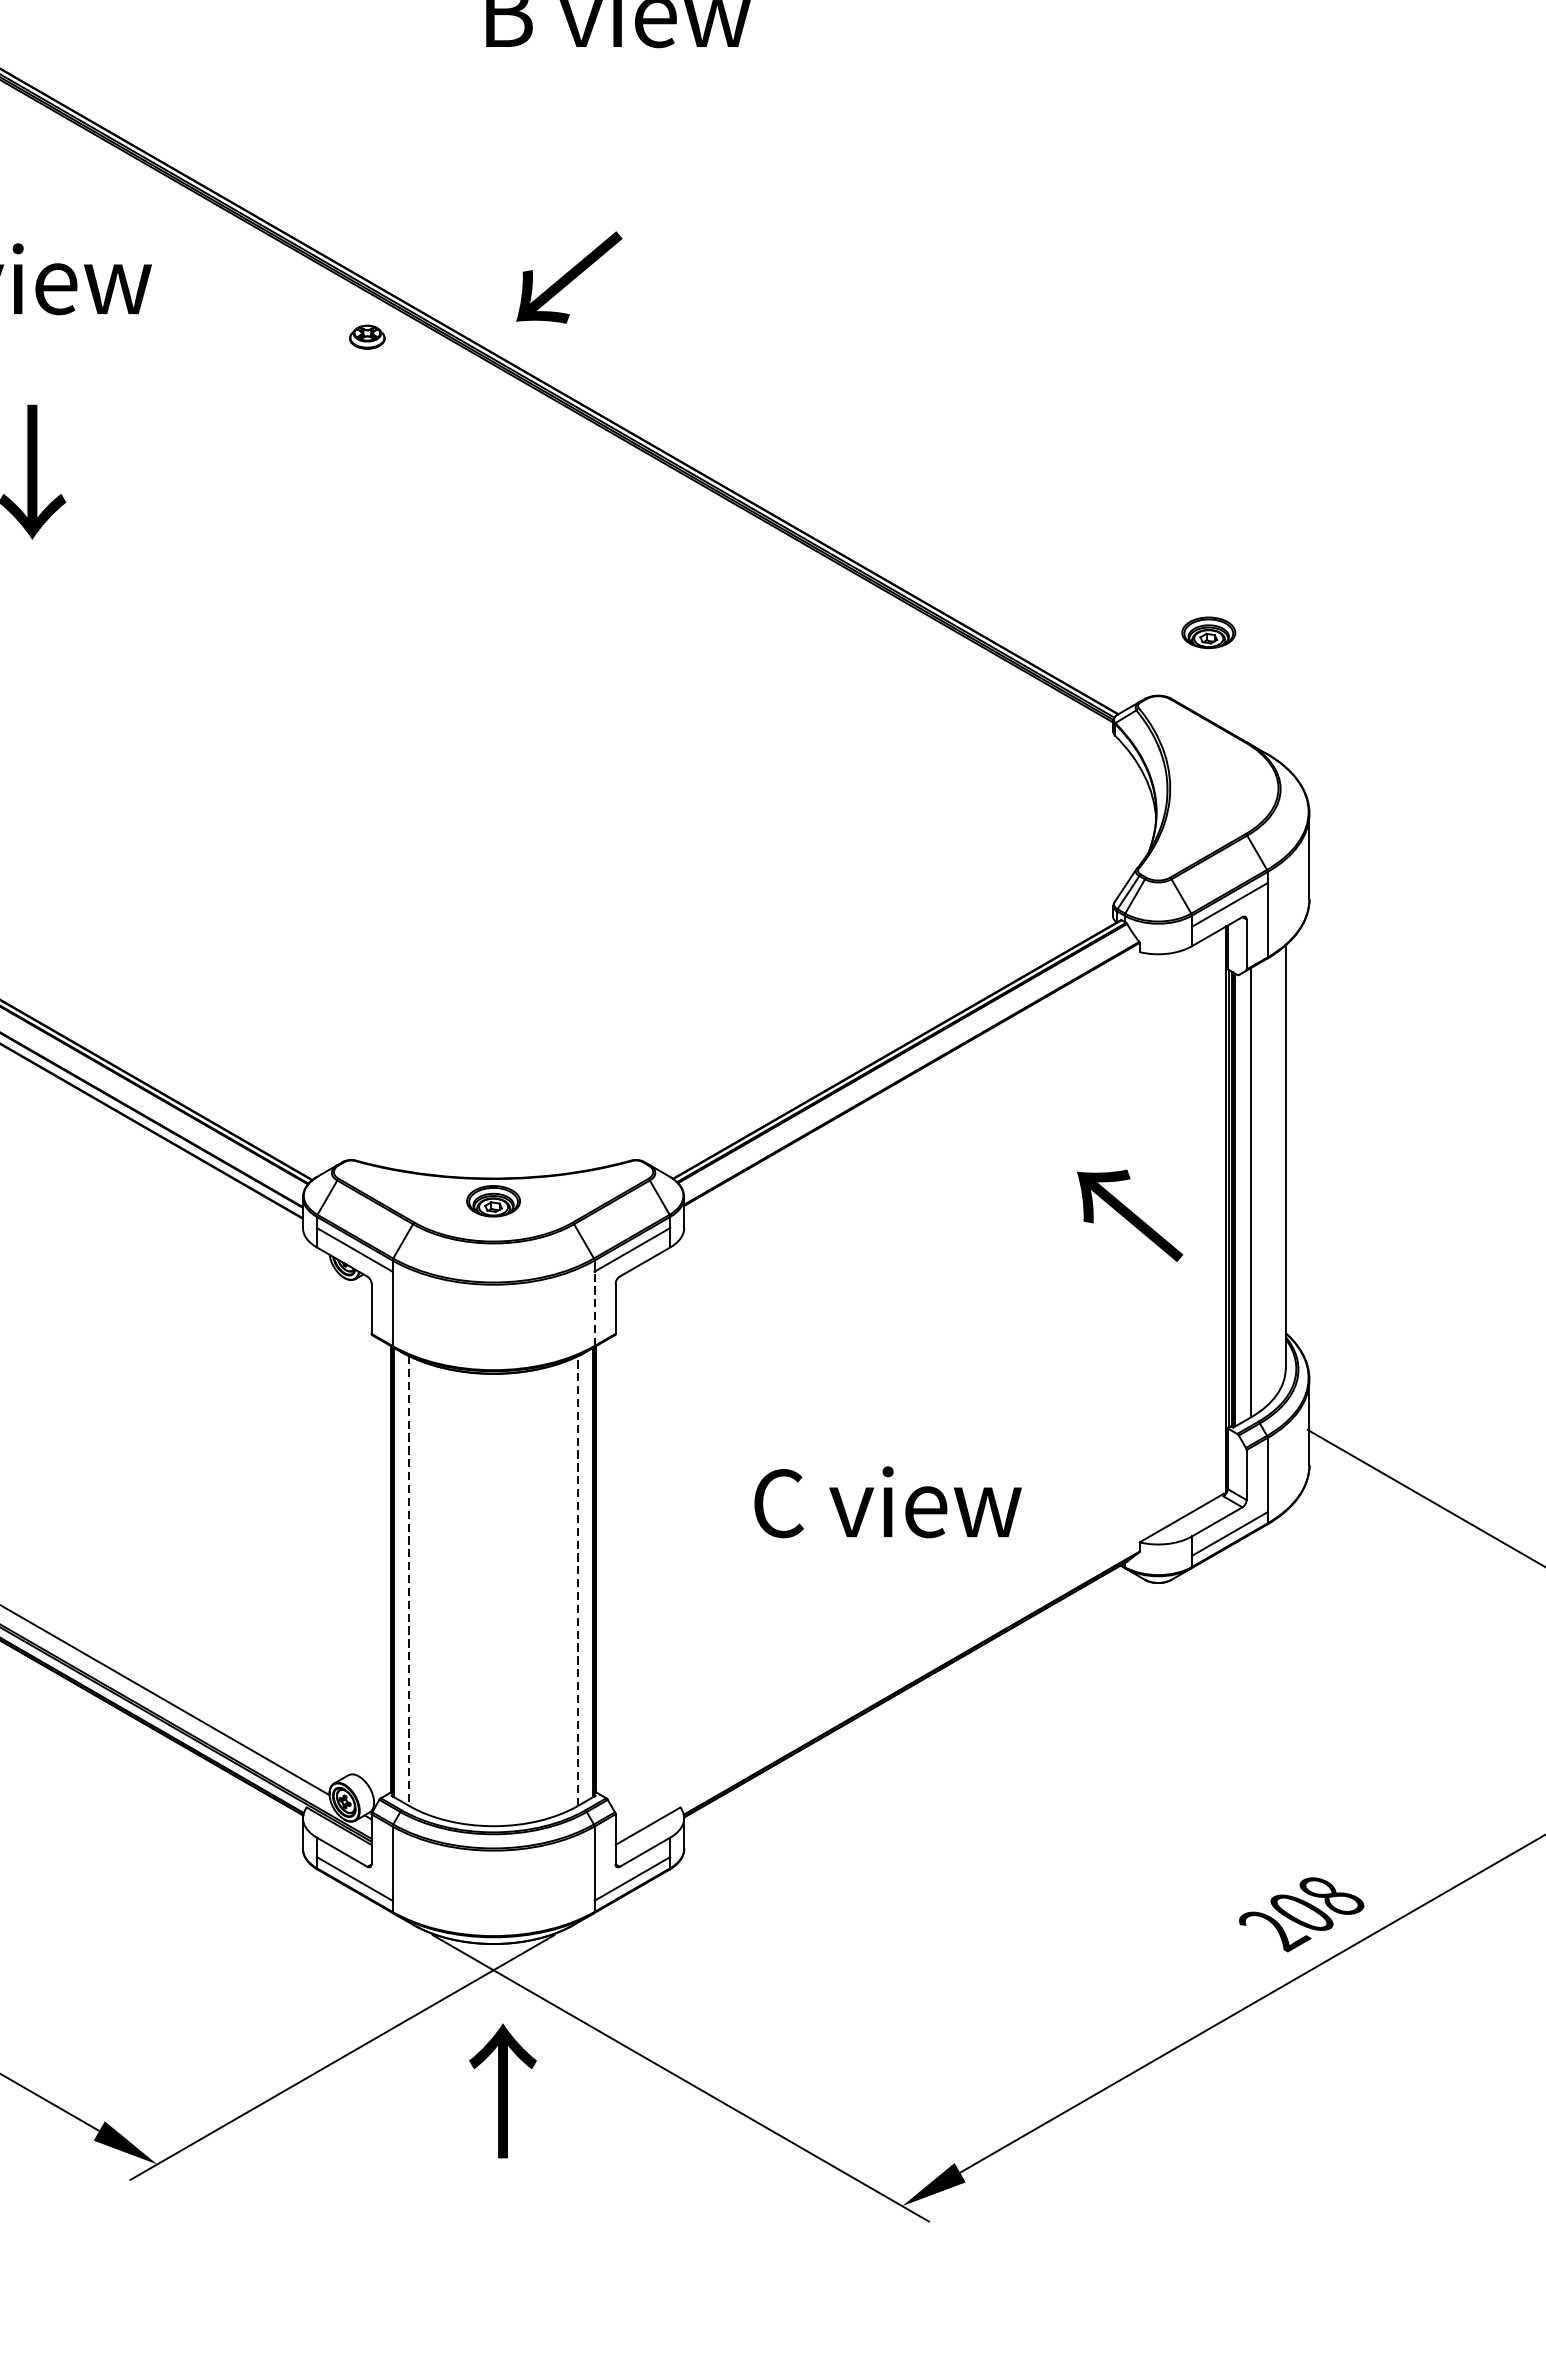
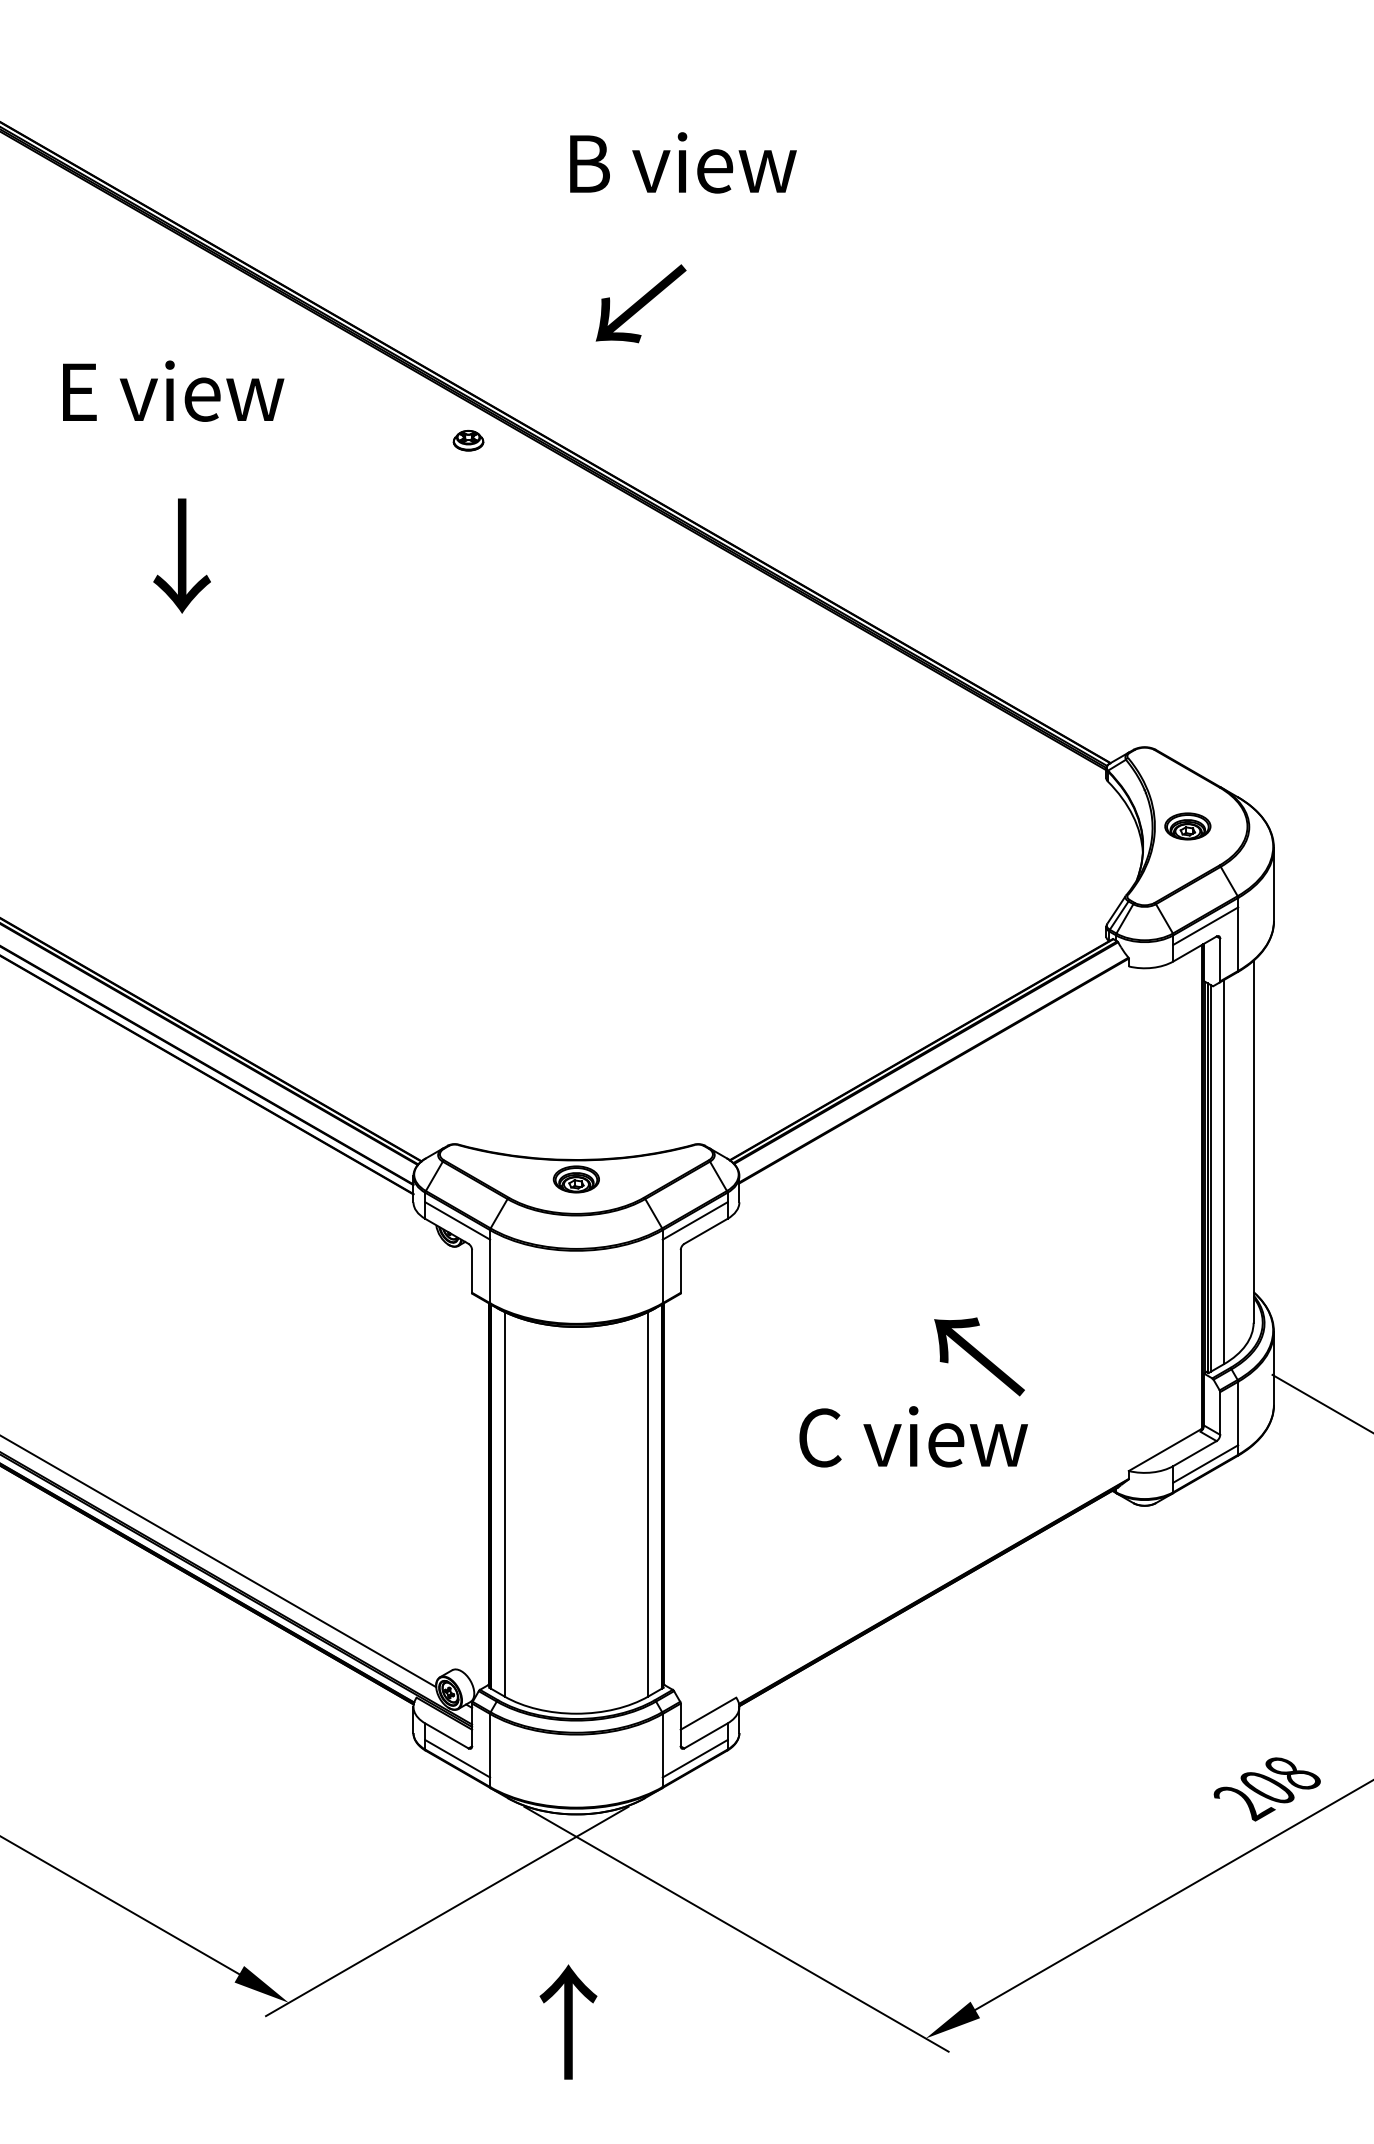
text: (568, 277) -> (640, 303), moved
part: (1208, 632) -> (1187, 826), moved
text: (1129, 1215) -> (979, 1356), moved
line: (594, 1308) -> (662, 1271), dashed -> solid
line: (577, 1580) -> (648, 1503), dashed -> solid
line: (409, 1581) -> (504, 1504), dashed -> solid
text: (503, 2090) -> (568, 2021), moved

